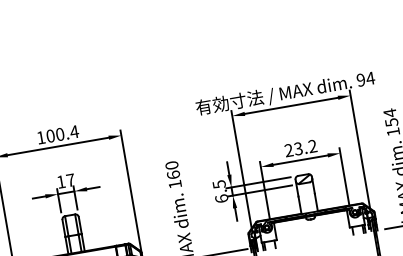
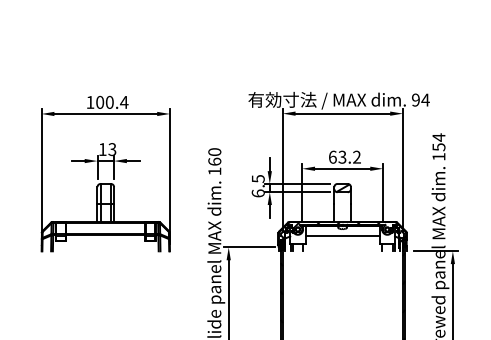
text: (288, 149) -> (332, 156), 23.2 -> 63.2
text: (70, 180) -> (112, 149), 17 -> 13
line: (311, 226) -> (342, 236), added

